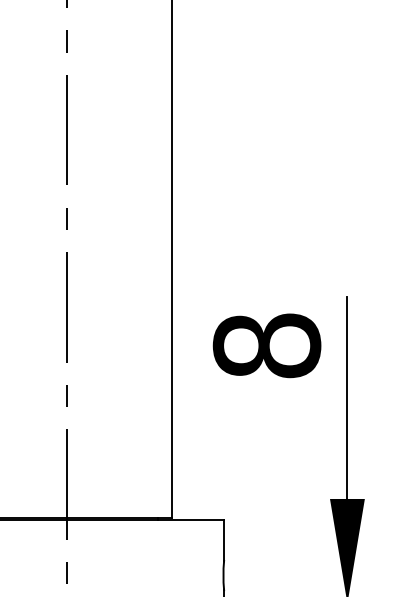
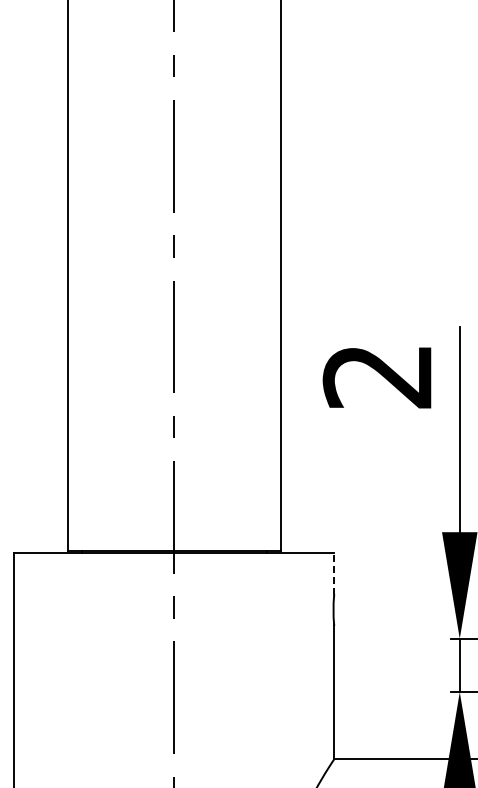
text: (266, 346) -> (377, 376), 8 -> 2
line: (224, 540) -> (334, 574), solid -> dashed

